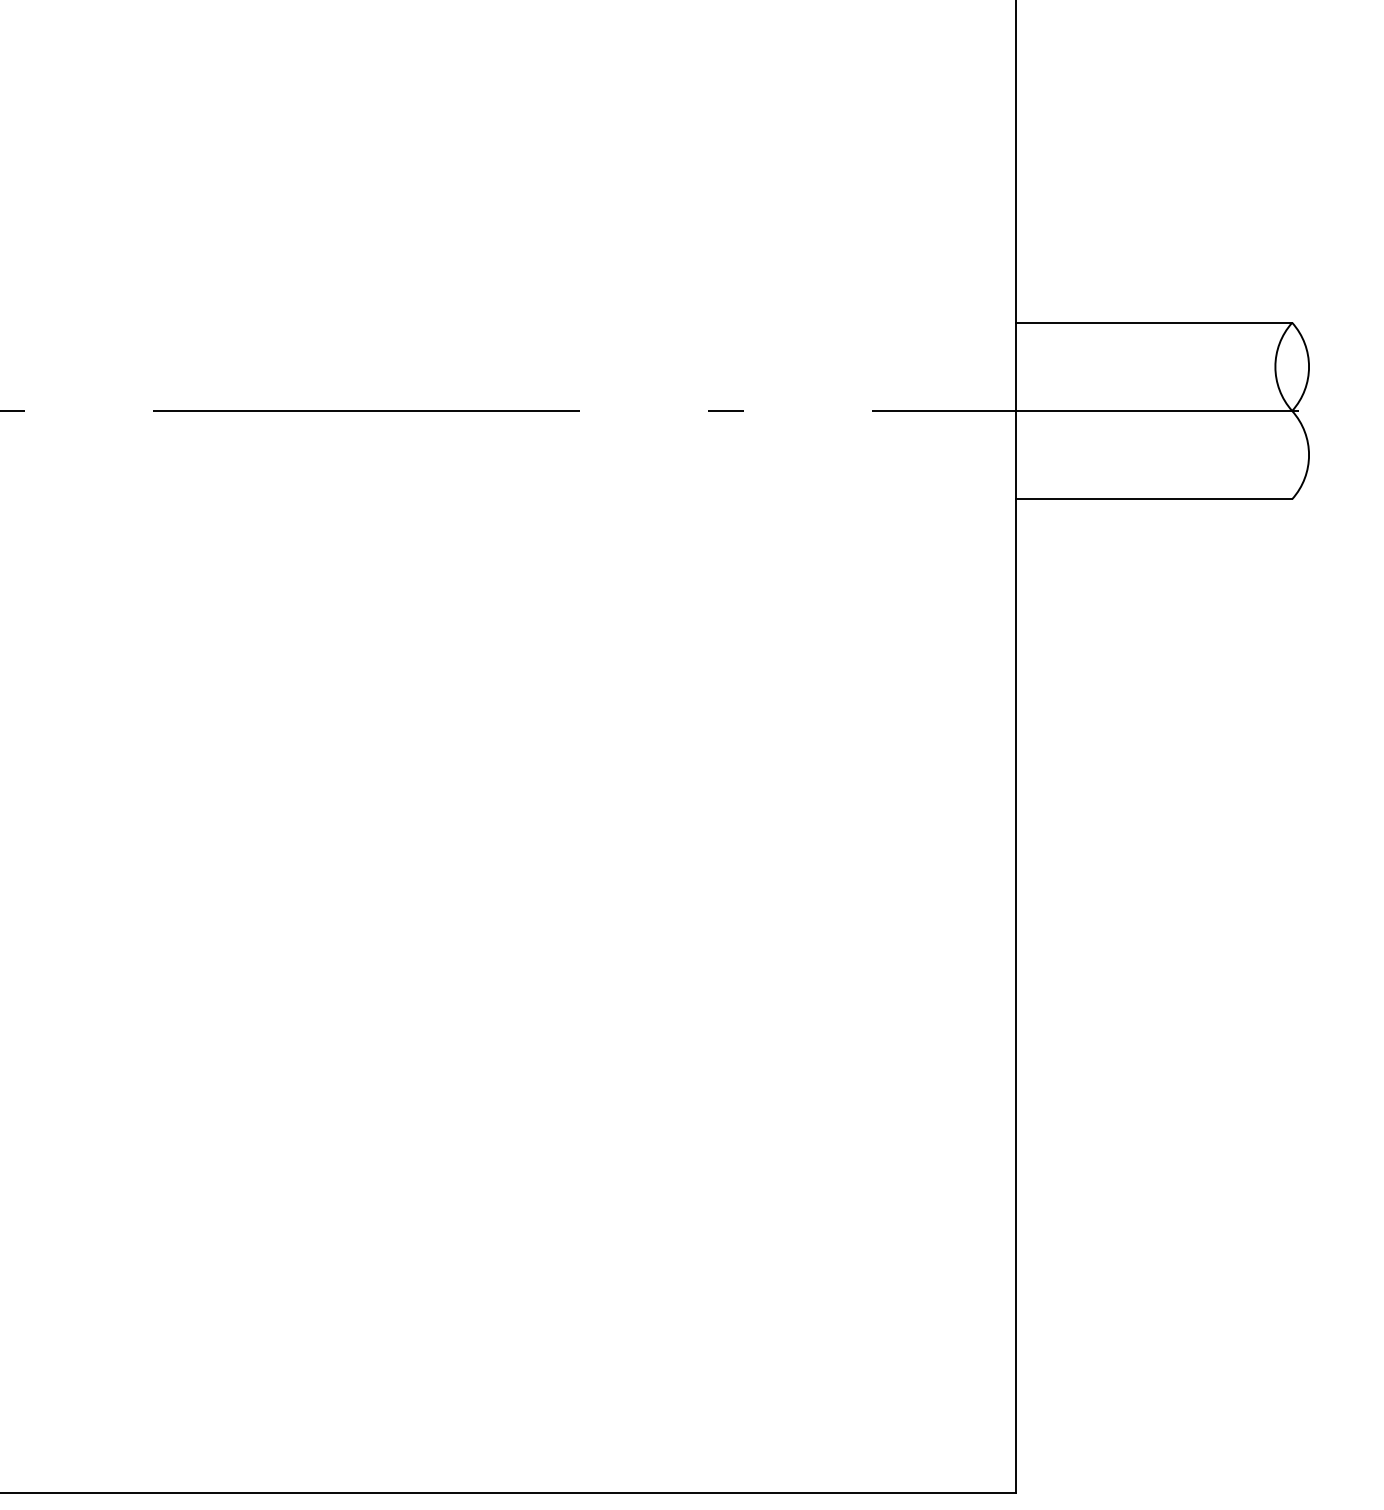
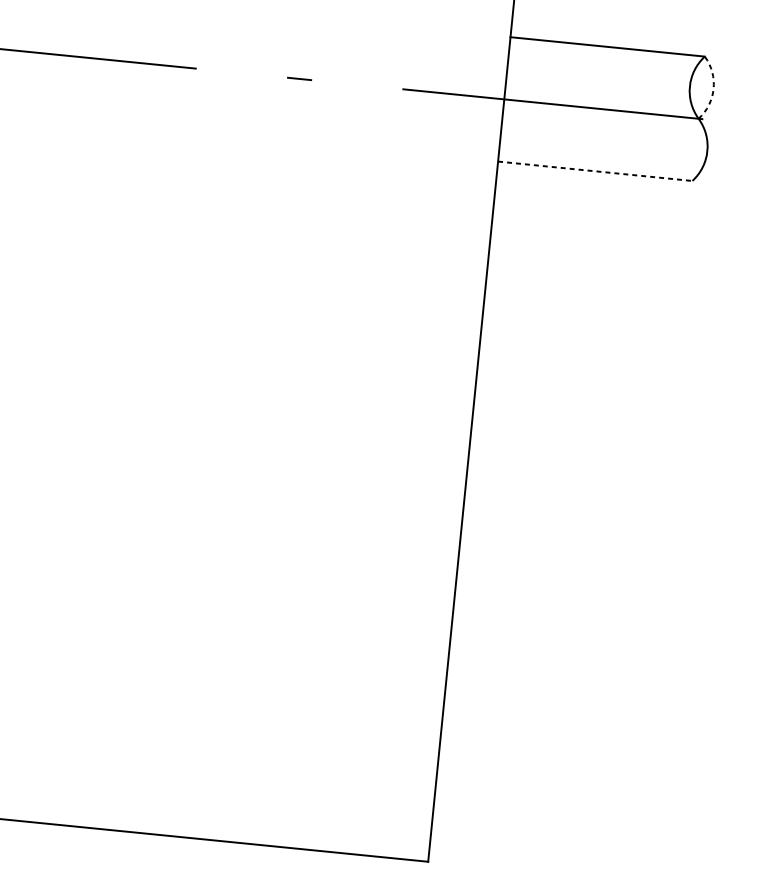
arc: (1309, 366) -> (713, 88), solid -> dashed
line: (1154, 499) -> (595, 171), solid -> dashed

